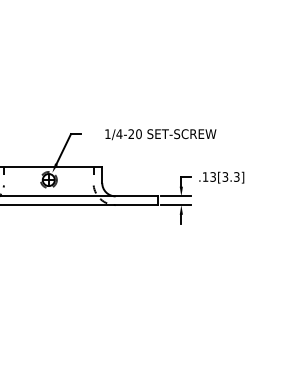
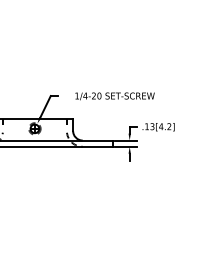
text: (230, 176) -> (164, 126), .13[3.3] -> .13[4.2]

